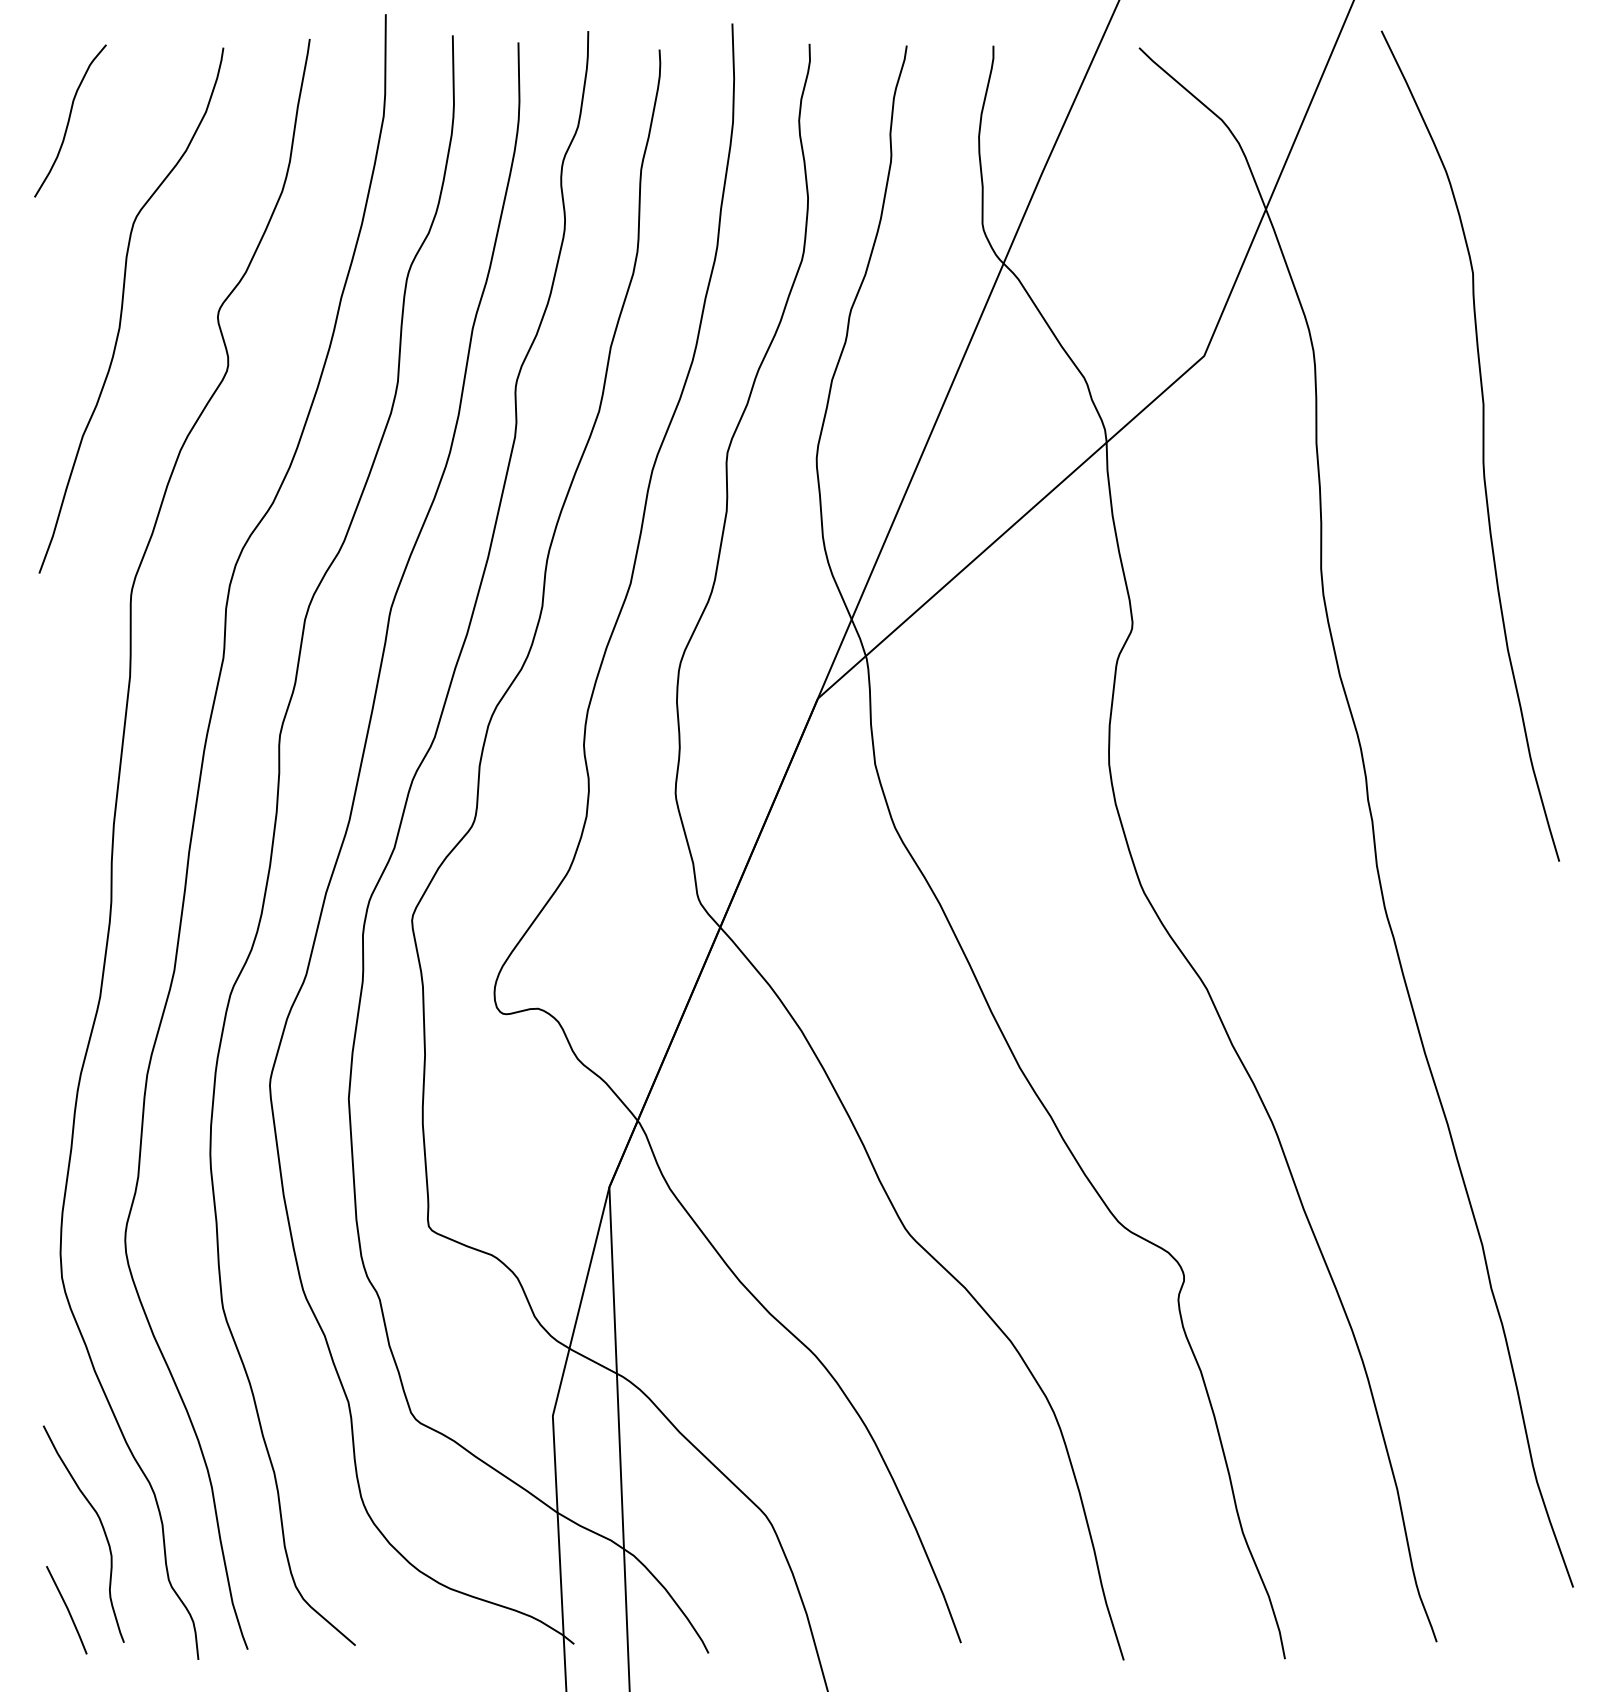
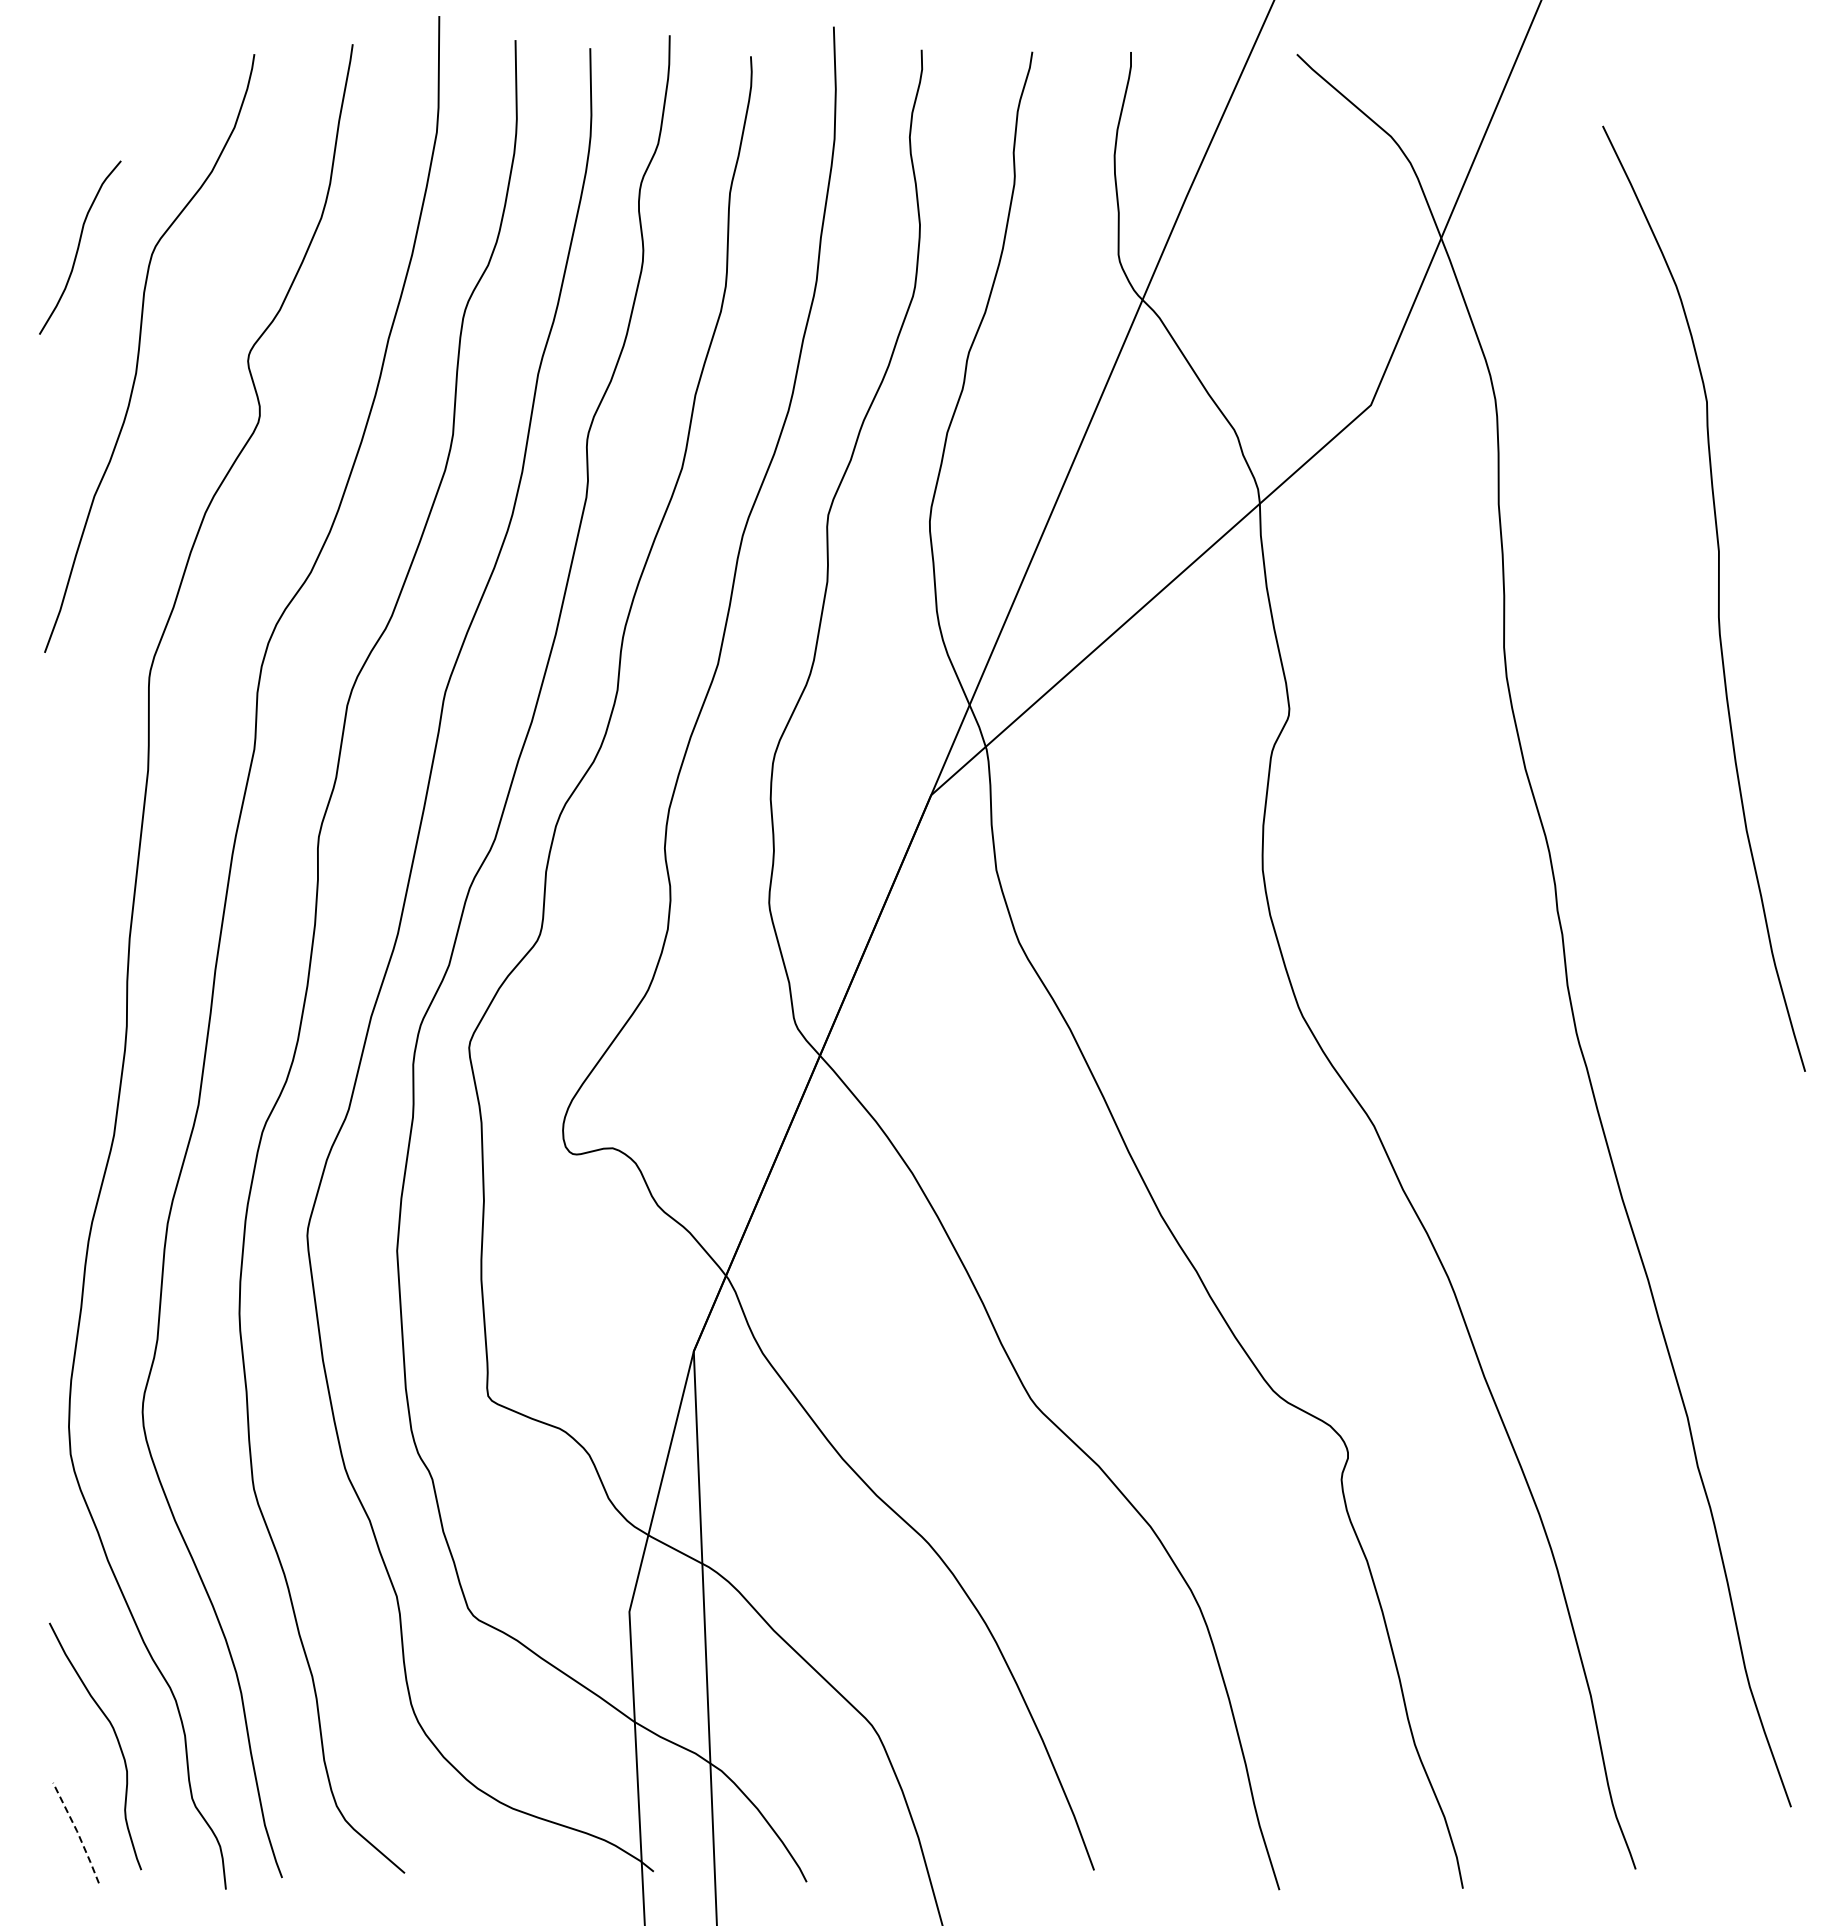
curve: (69, 120) -> (79, 247), moved
curve: (1483, 445) -> (1718, 598), moved
line: (68, 1609) -> (77, 1832), solid -> dashed

